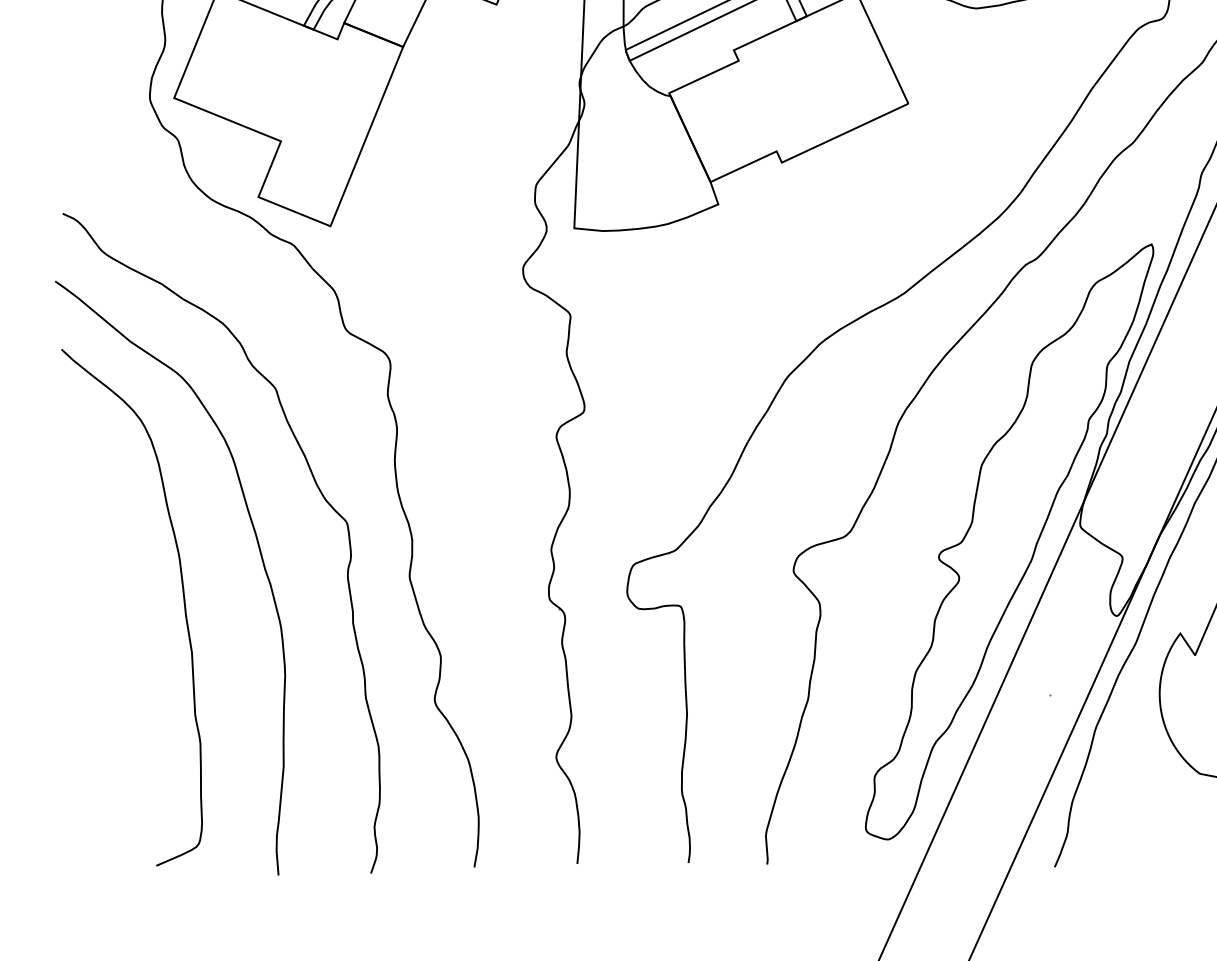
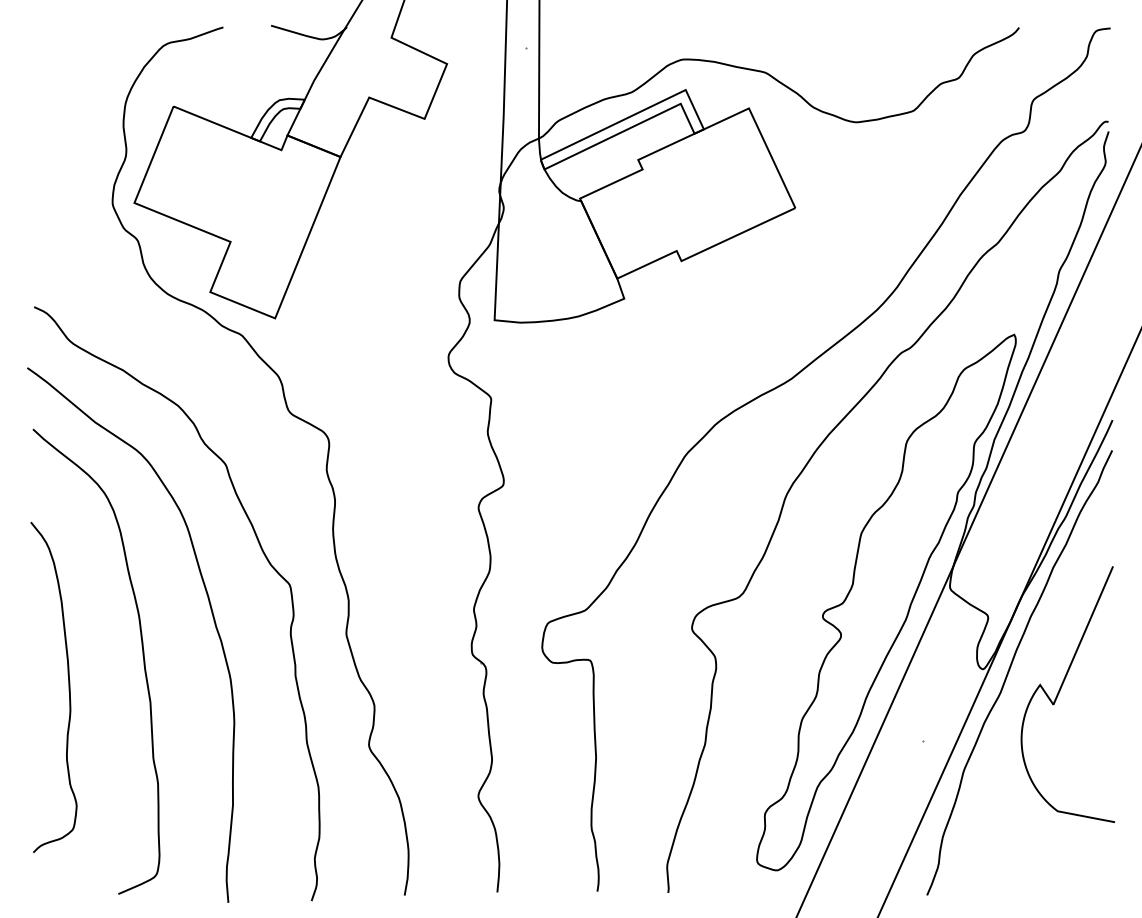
curve: (100, 635) -> (68, 686), added

